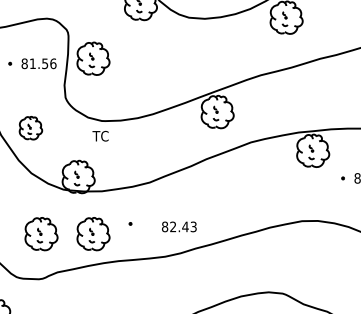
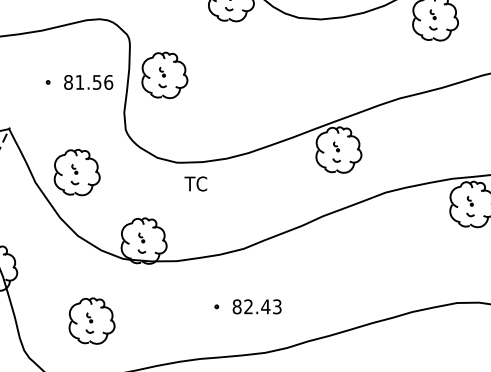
part: (30, 128) -> (76, 173), size x1.43
text: (100, 135) -> (195, 182), moved
text: (179, 226) -> (257, 306), moved
part: (93, 234) -> (164, 321), removed

